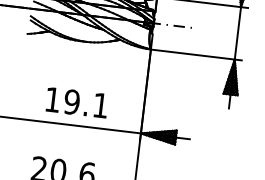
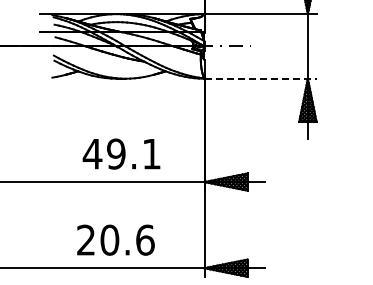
line: (196, 54) -> (260, 78), solid -> dashed
text: (52, 100) -> (92, 154), 19.1 -> 49.1

